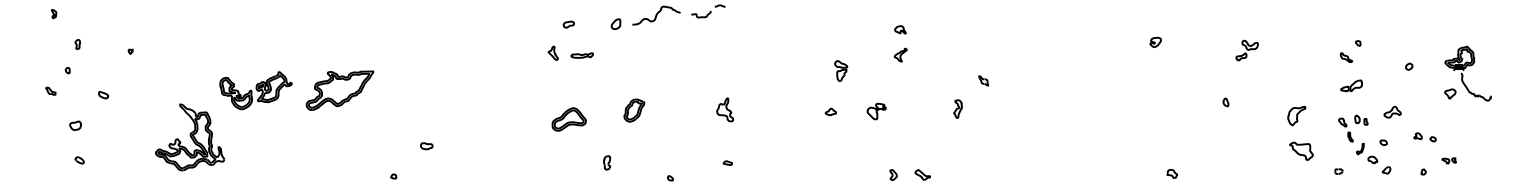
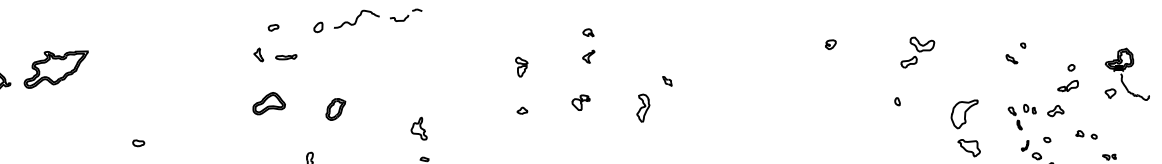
part: (1246, 50) -> (917, 52), size x1.6
part: (841, 70) -> (522, 66), moved
part: (1351, 85) -> (1068, 85), moved
part: (339, 90) -> (55, 69), moved
part: (957, 108) -> (642, 107), size x1.6
part: (724, 109) -> (418, 128), moved
part: (876, 111) -> (580, 102), moved
part: (1296, 116) -> (964, 115), size x1.6
part: (568, 119) -> (268, 103), moved
part: (1353, 128) -> (1022, 116), moved

